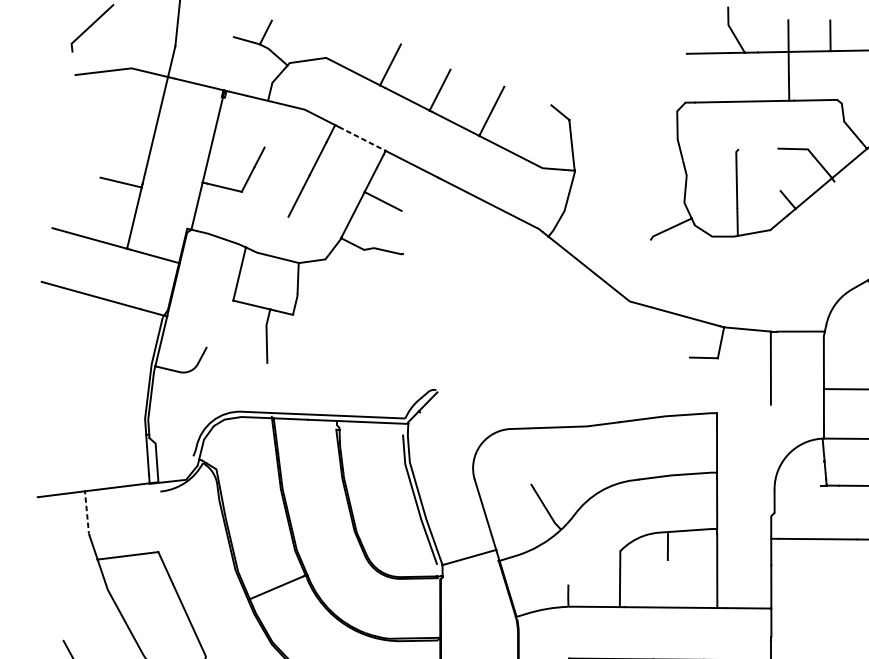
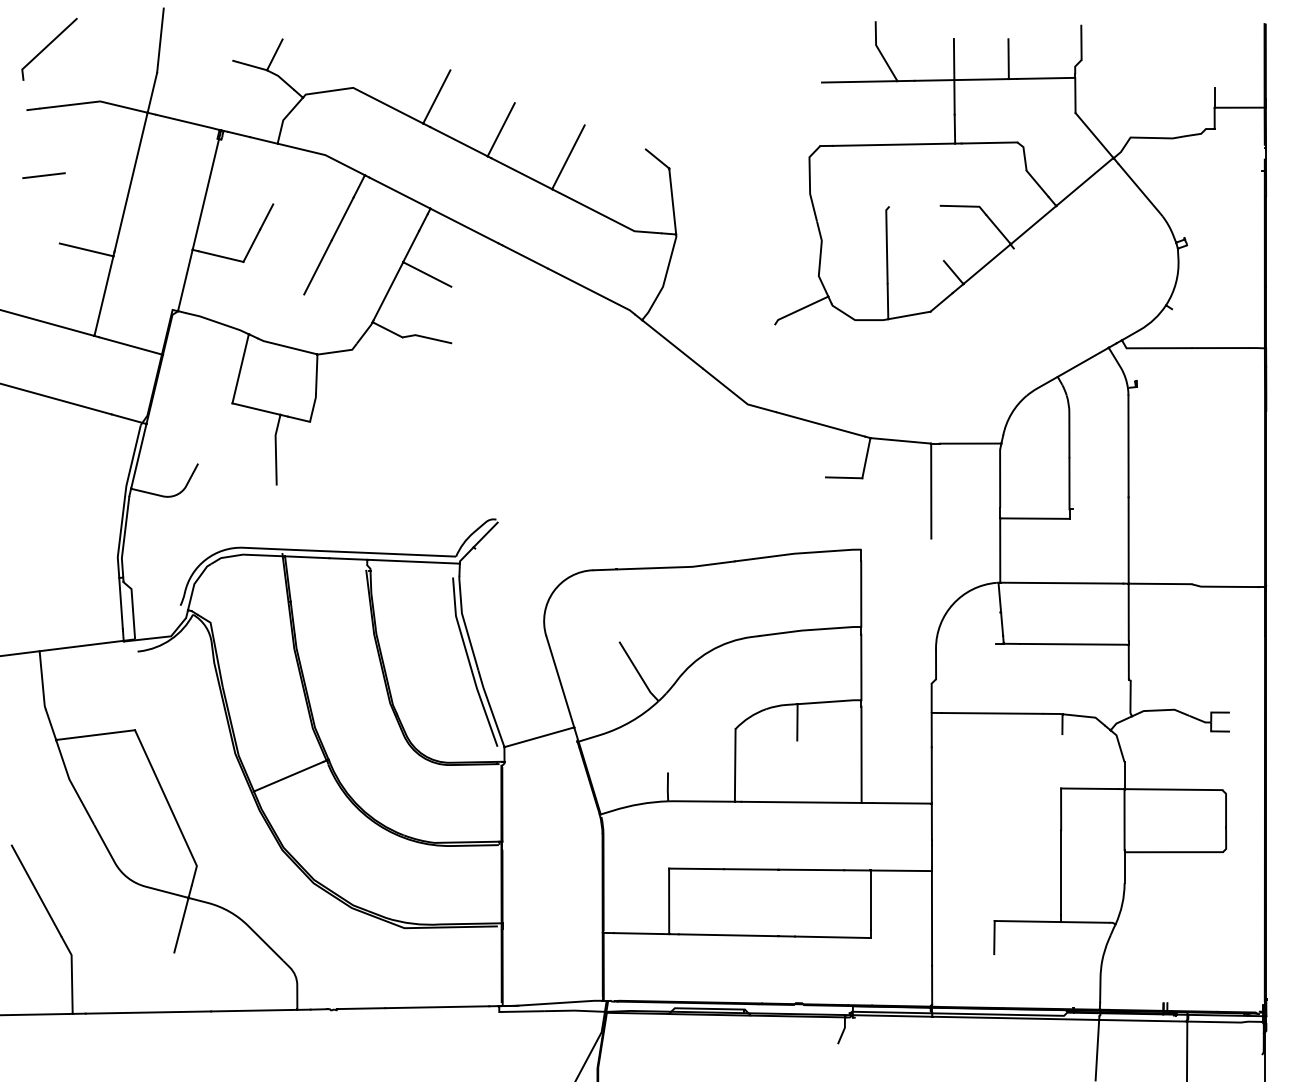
line: (87, 125) -> (43, 175), added
line: (362, 139) -> (400, 193), dashed -> solid
line: (87, 514) -> (42, 681), dashed -> solid

